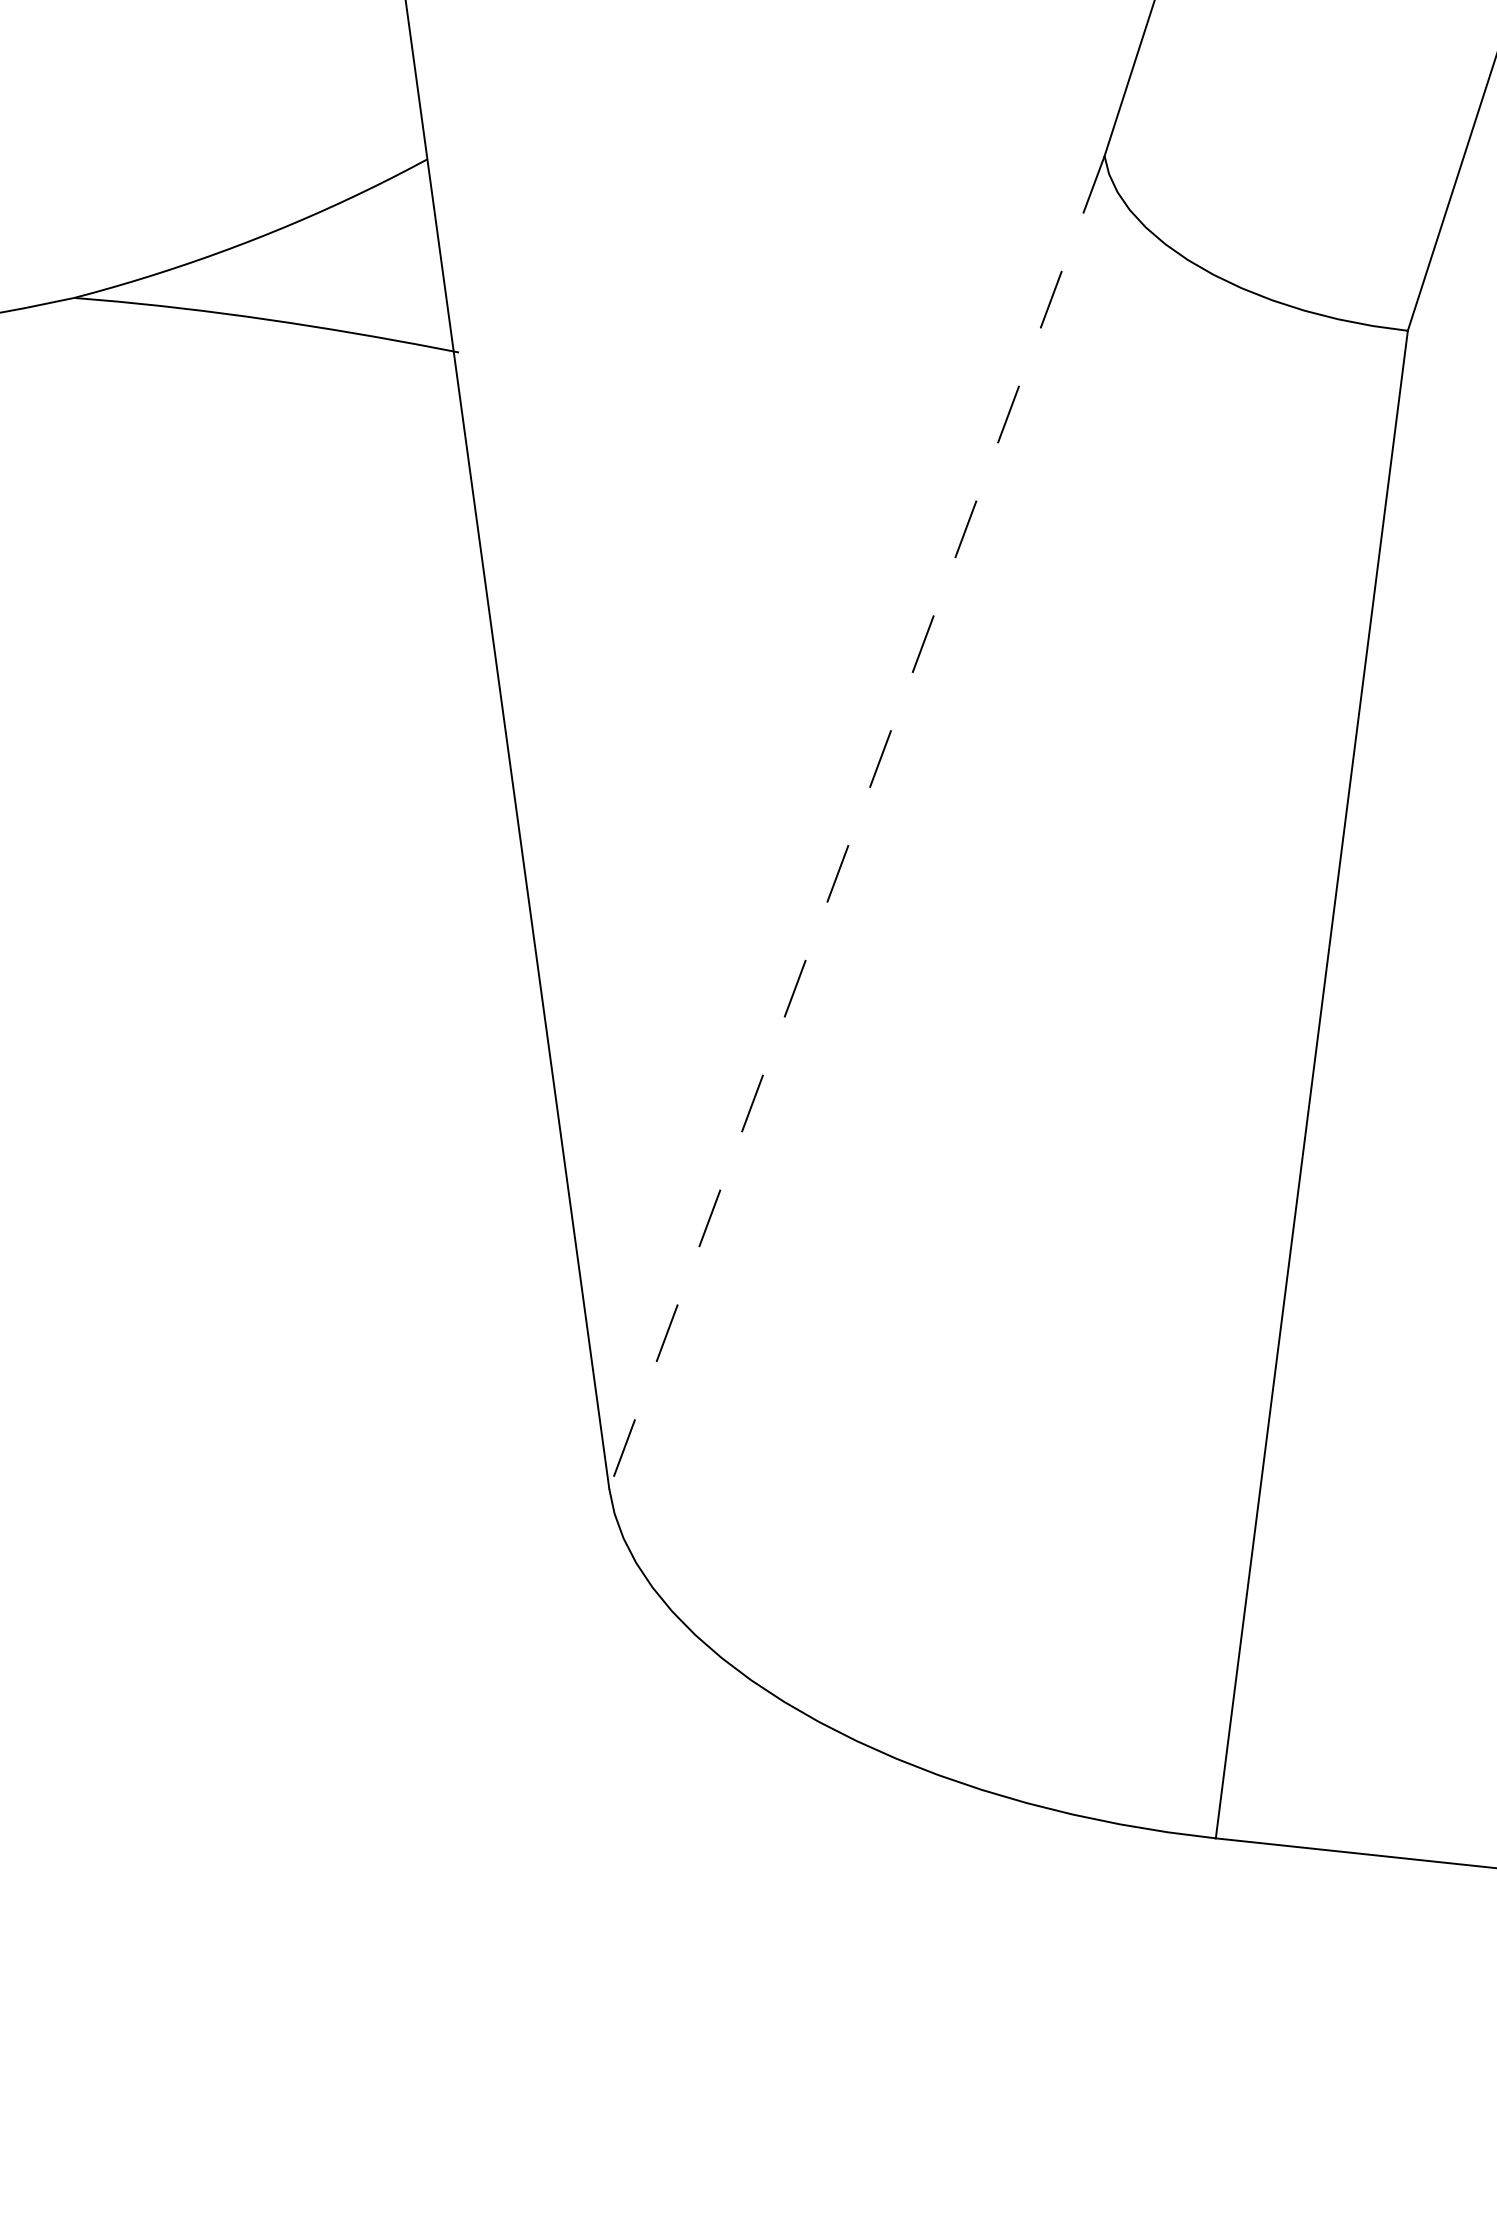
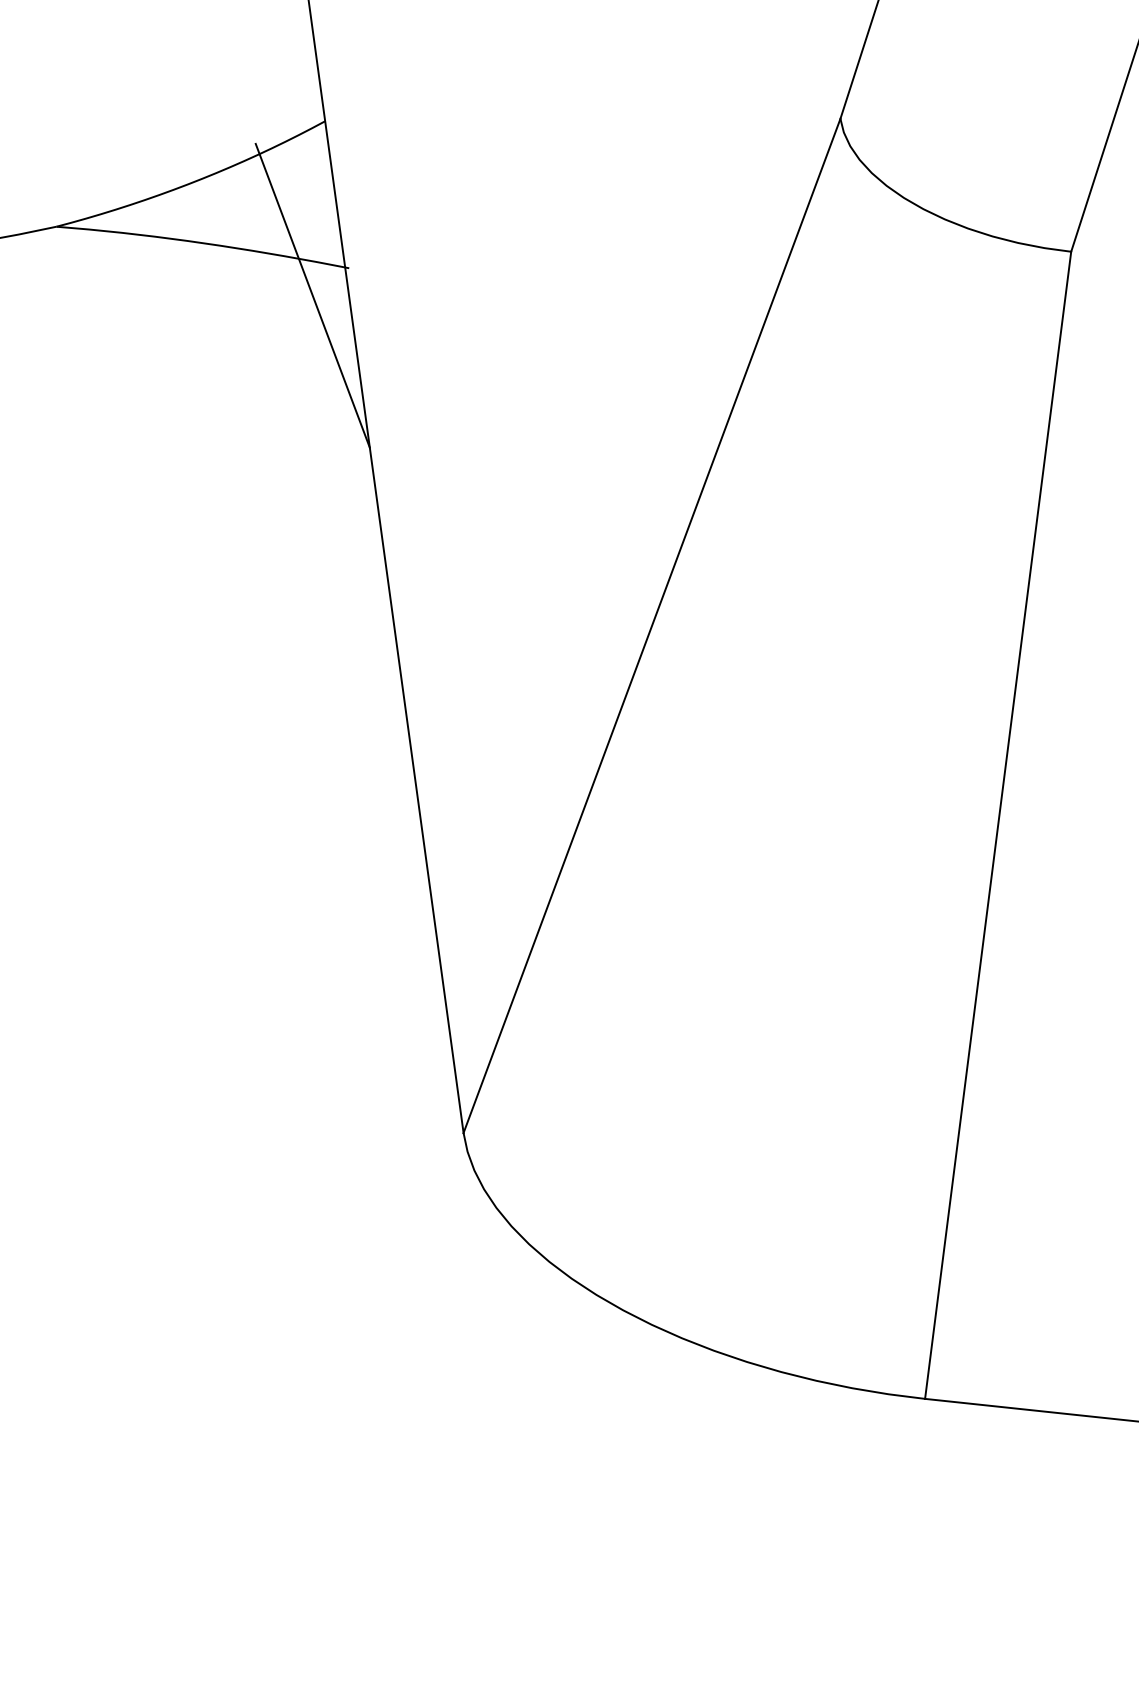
line: (410, 388) -> (312, 295), added
line: (857, 821) -> (652, 625), dashed -> solid

